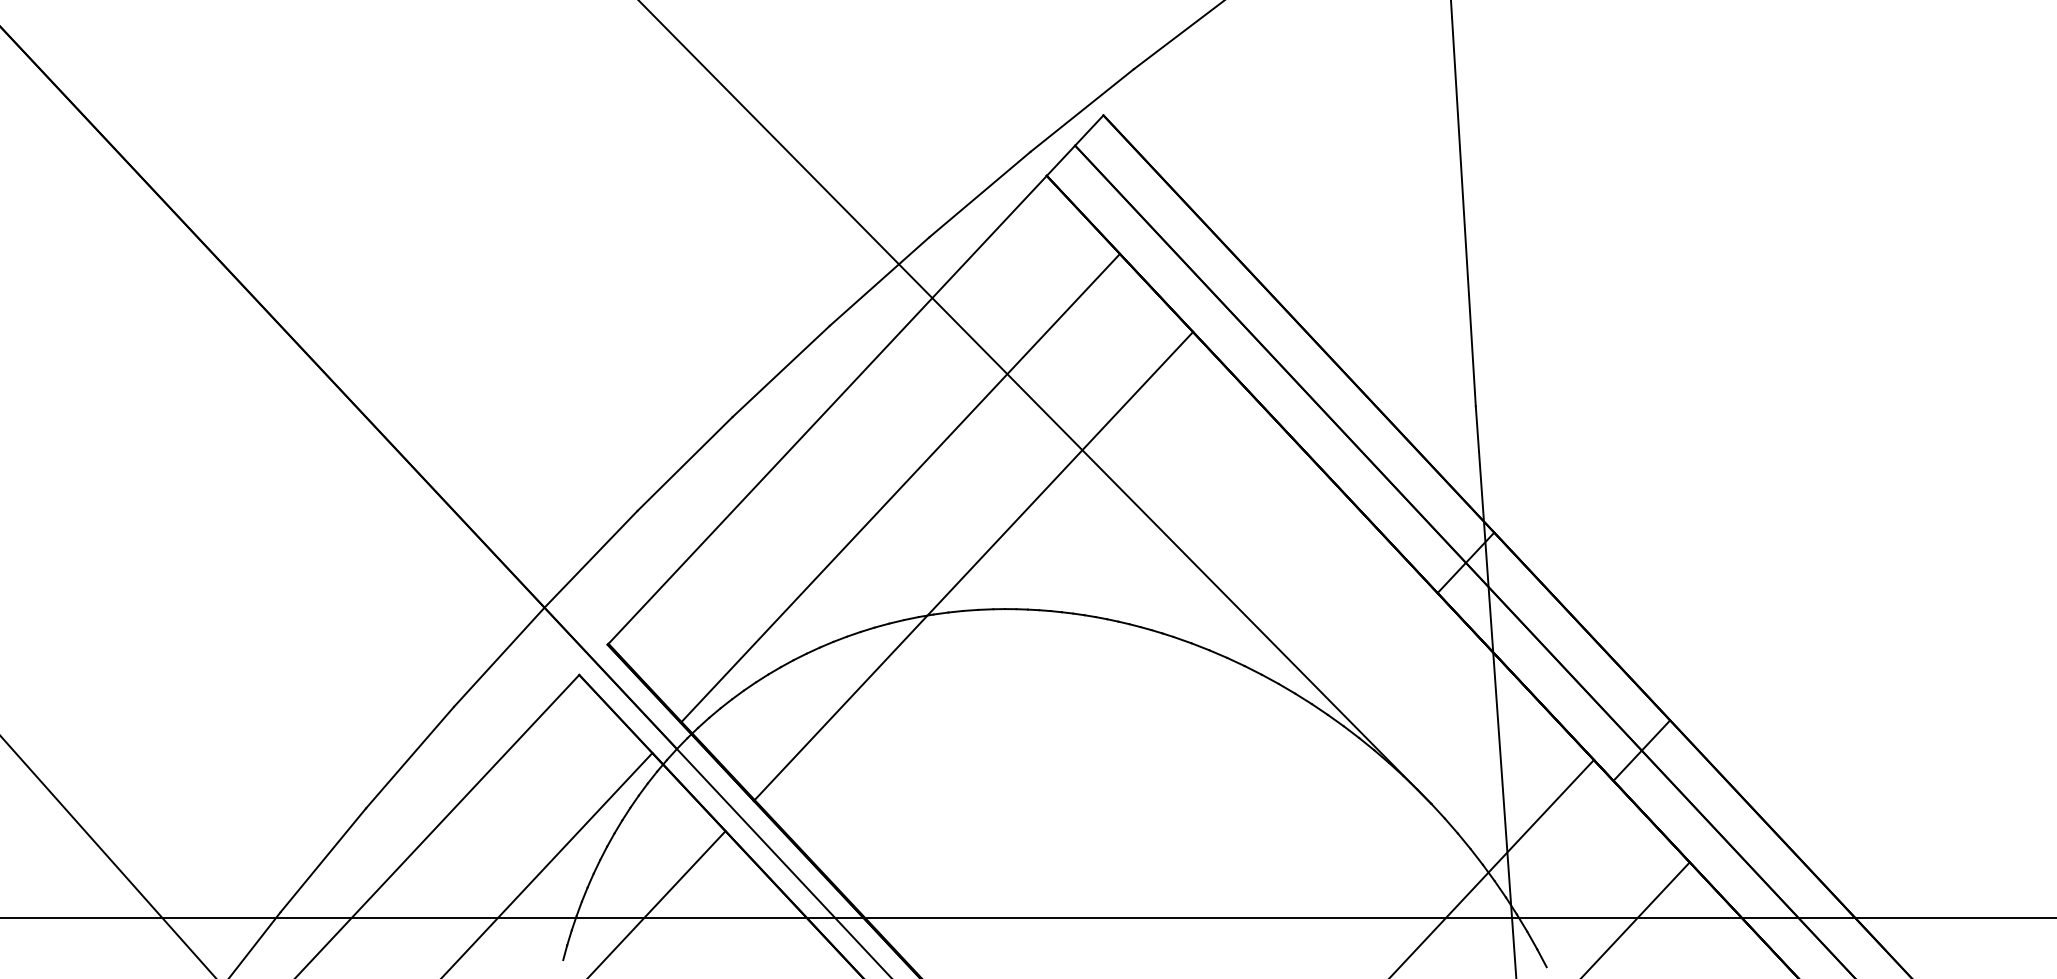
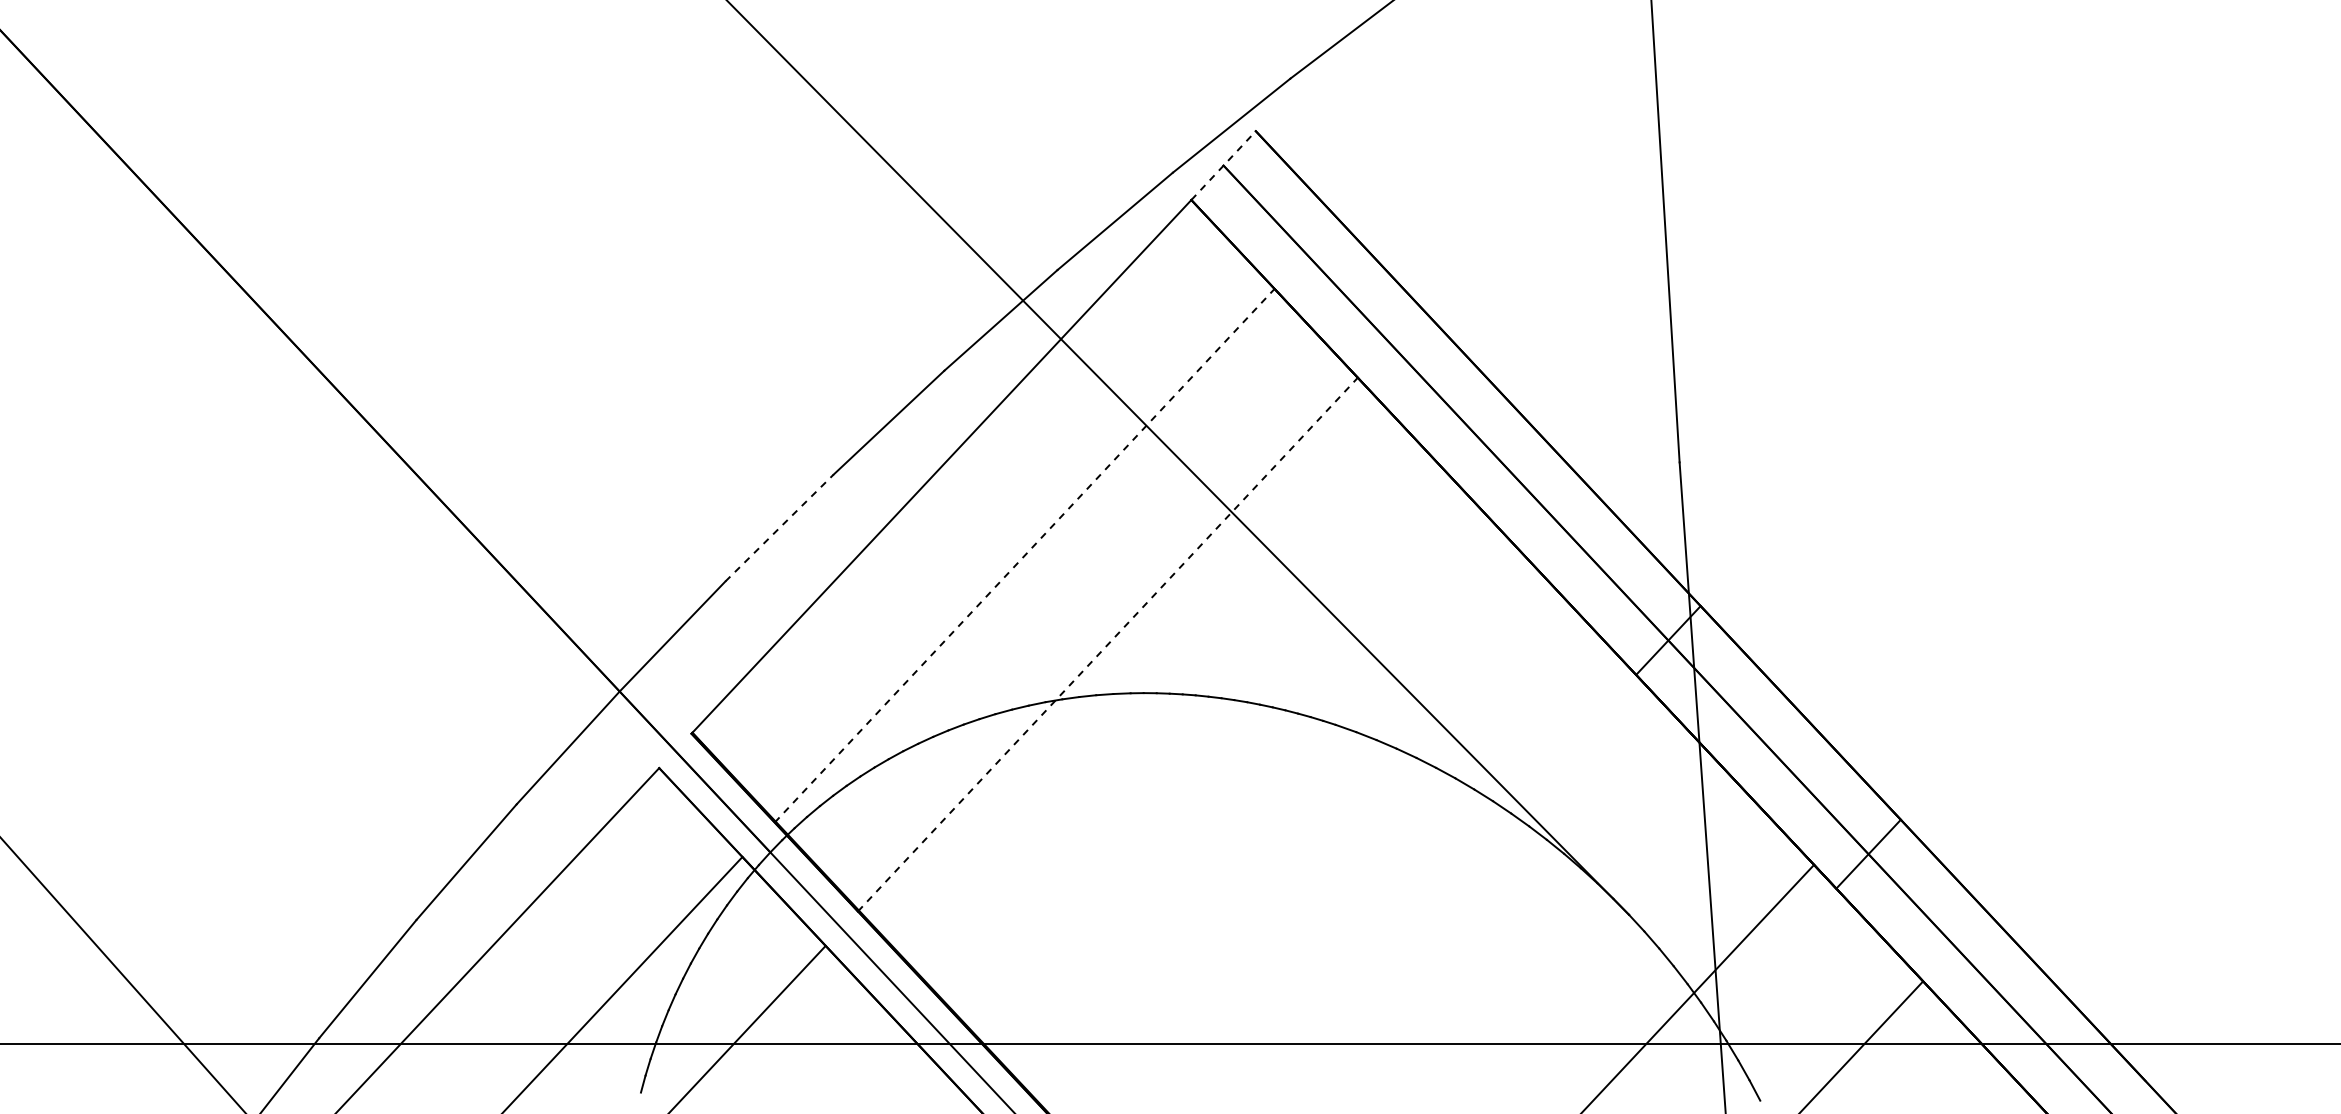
line: (1075, 145) -> (1223, 165), solid -> dashed
line: (684, 463) -> (779, 527), solid -> dashed
line: (900, 488) -> (1024, 555), solid -> dashed
line: (973, 566) -> (1107, 644), solid -> dashed

